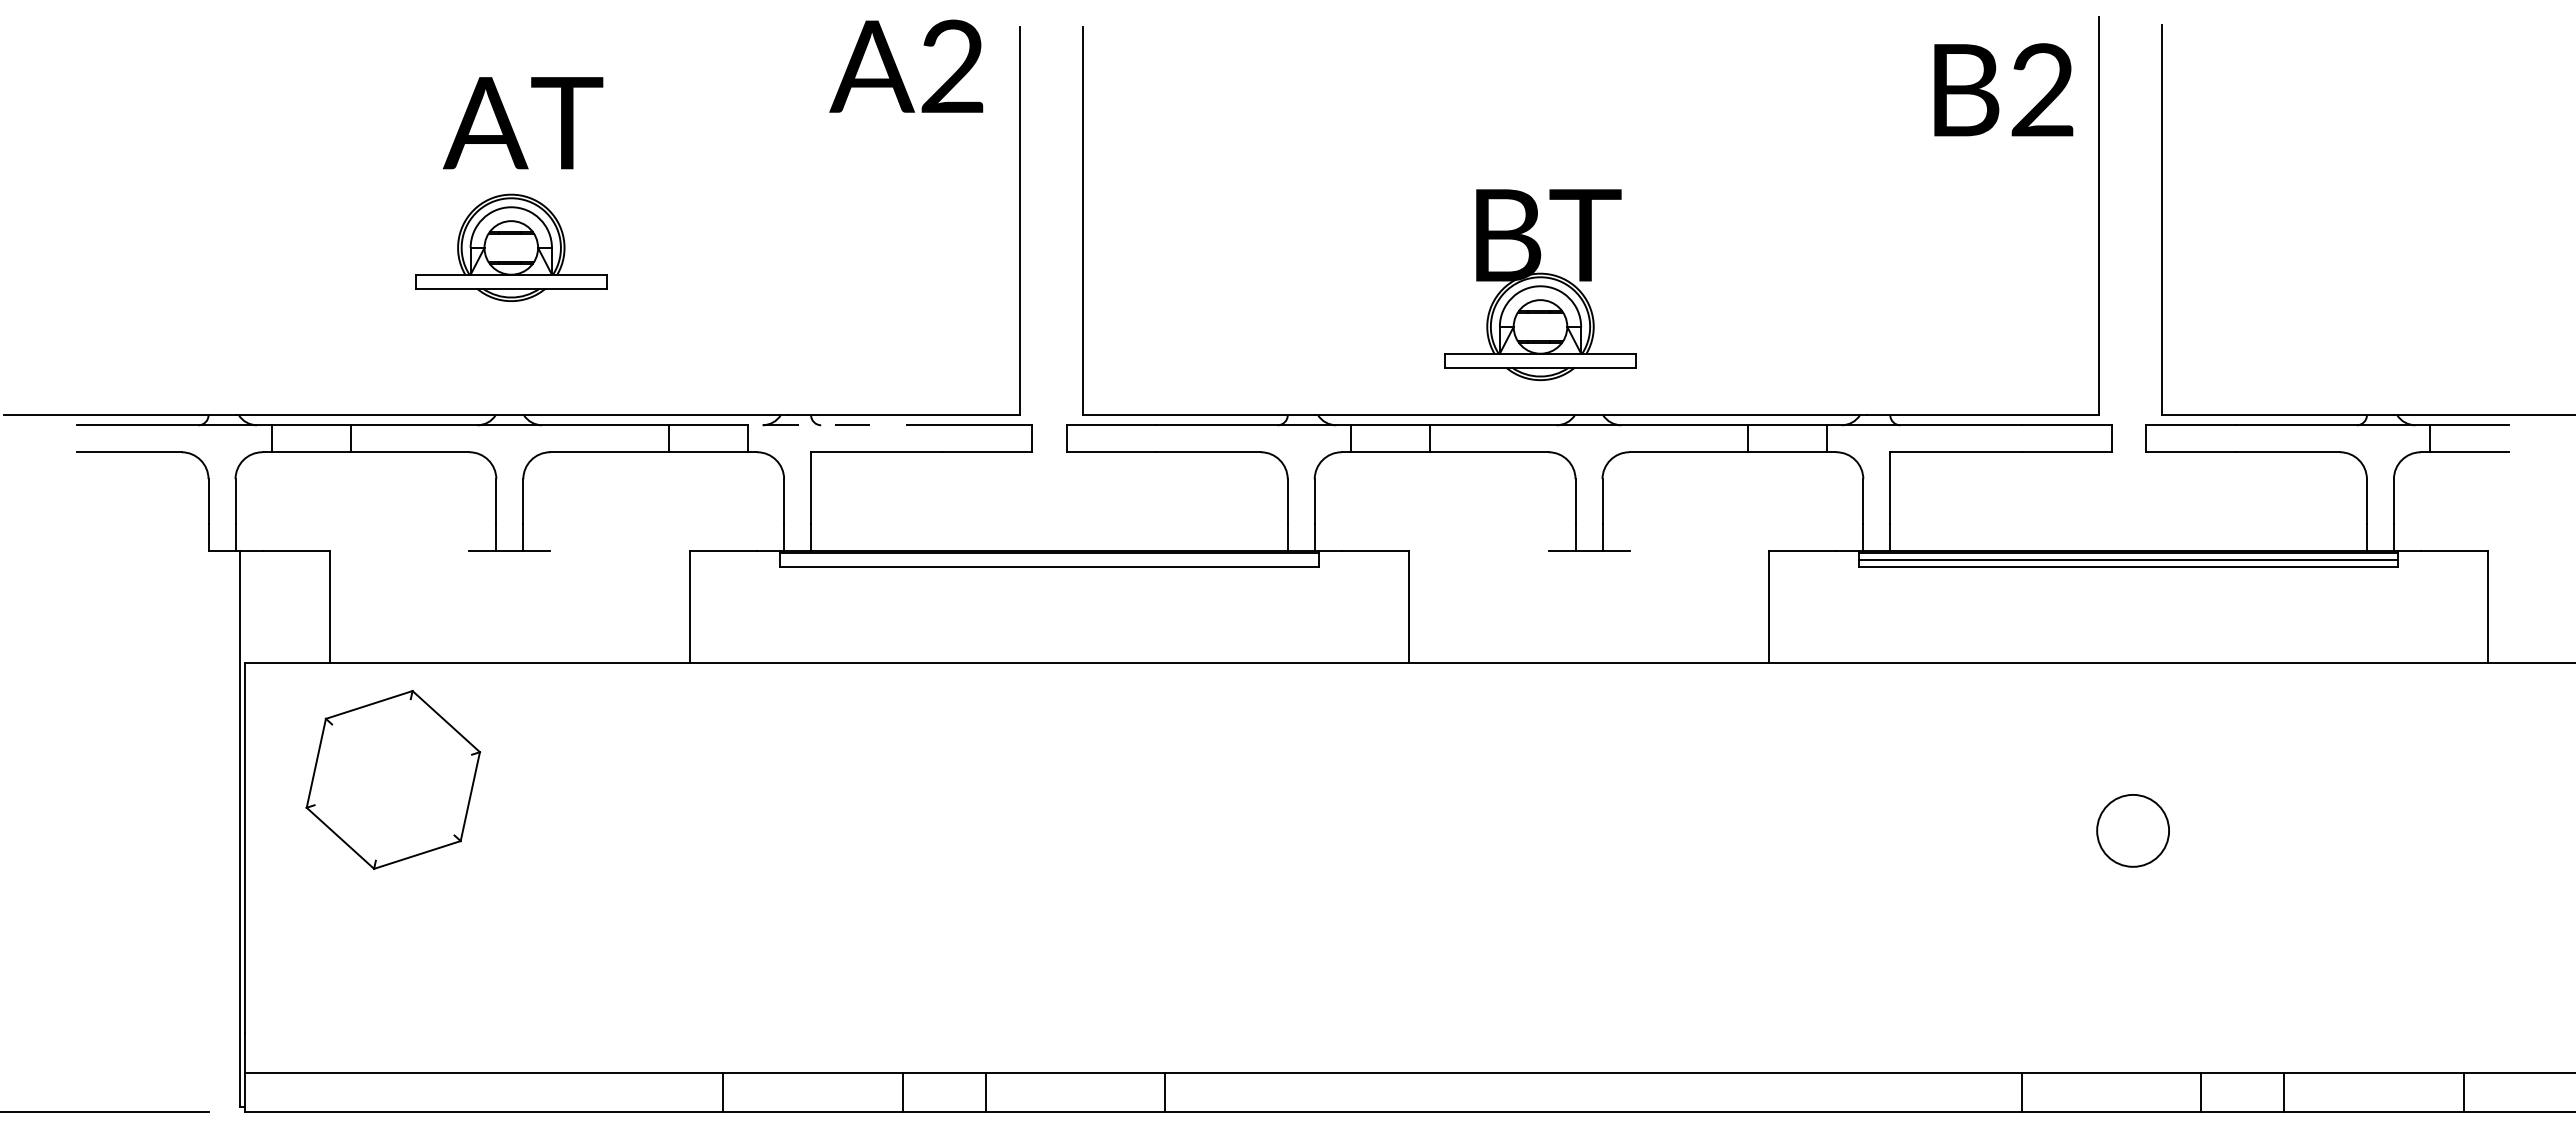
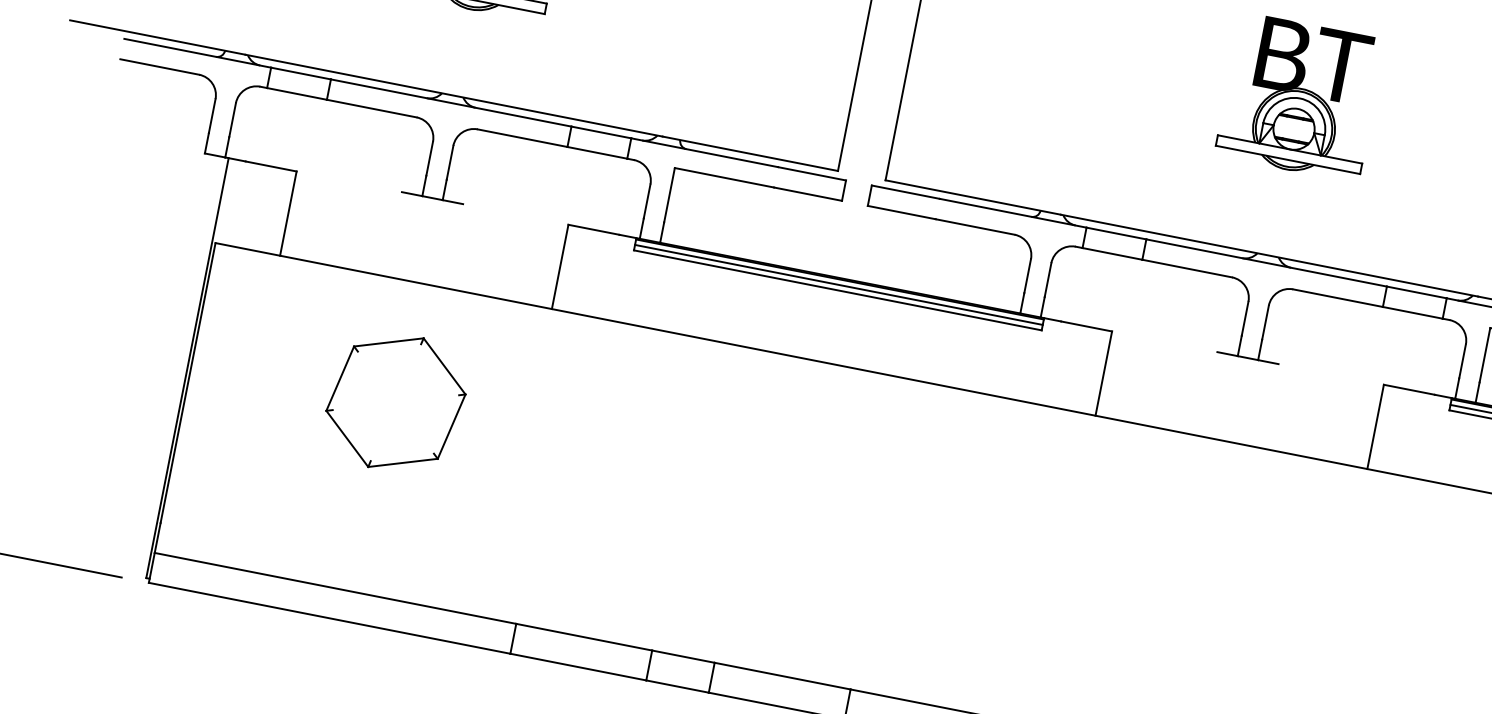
part: (1540, 284) -> (1300, 97), moved
line: (844, 425) -> (704, 152), dashed -> solid
line: (1049, 560) -> (838, 285), added
part: (393, 779) -> (396, 402), moved

